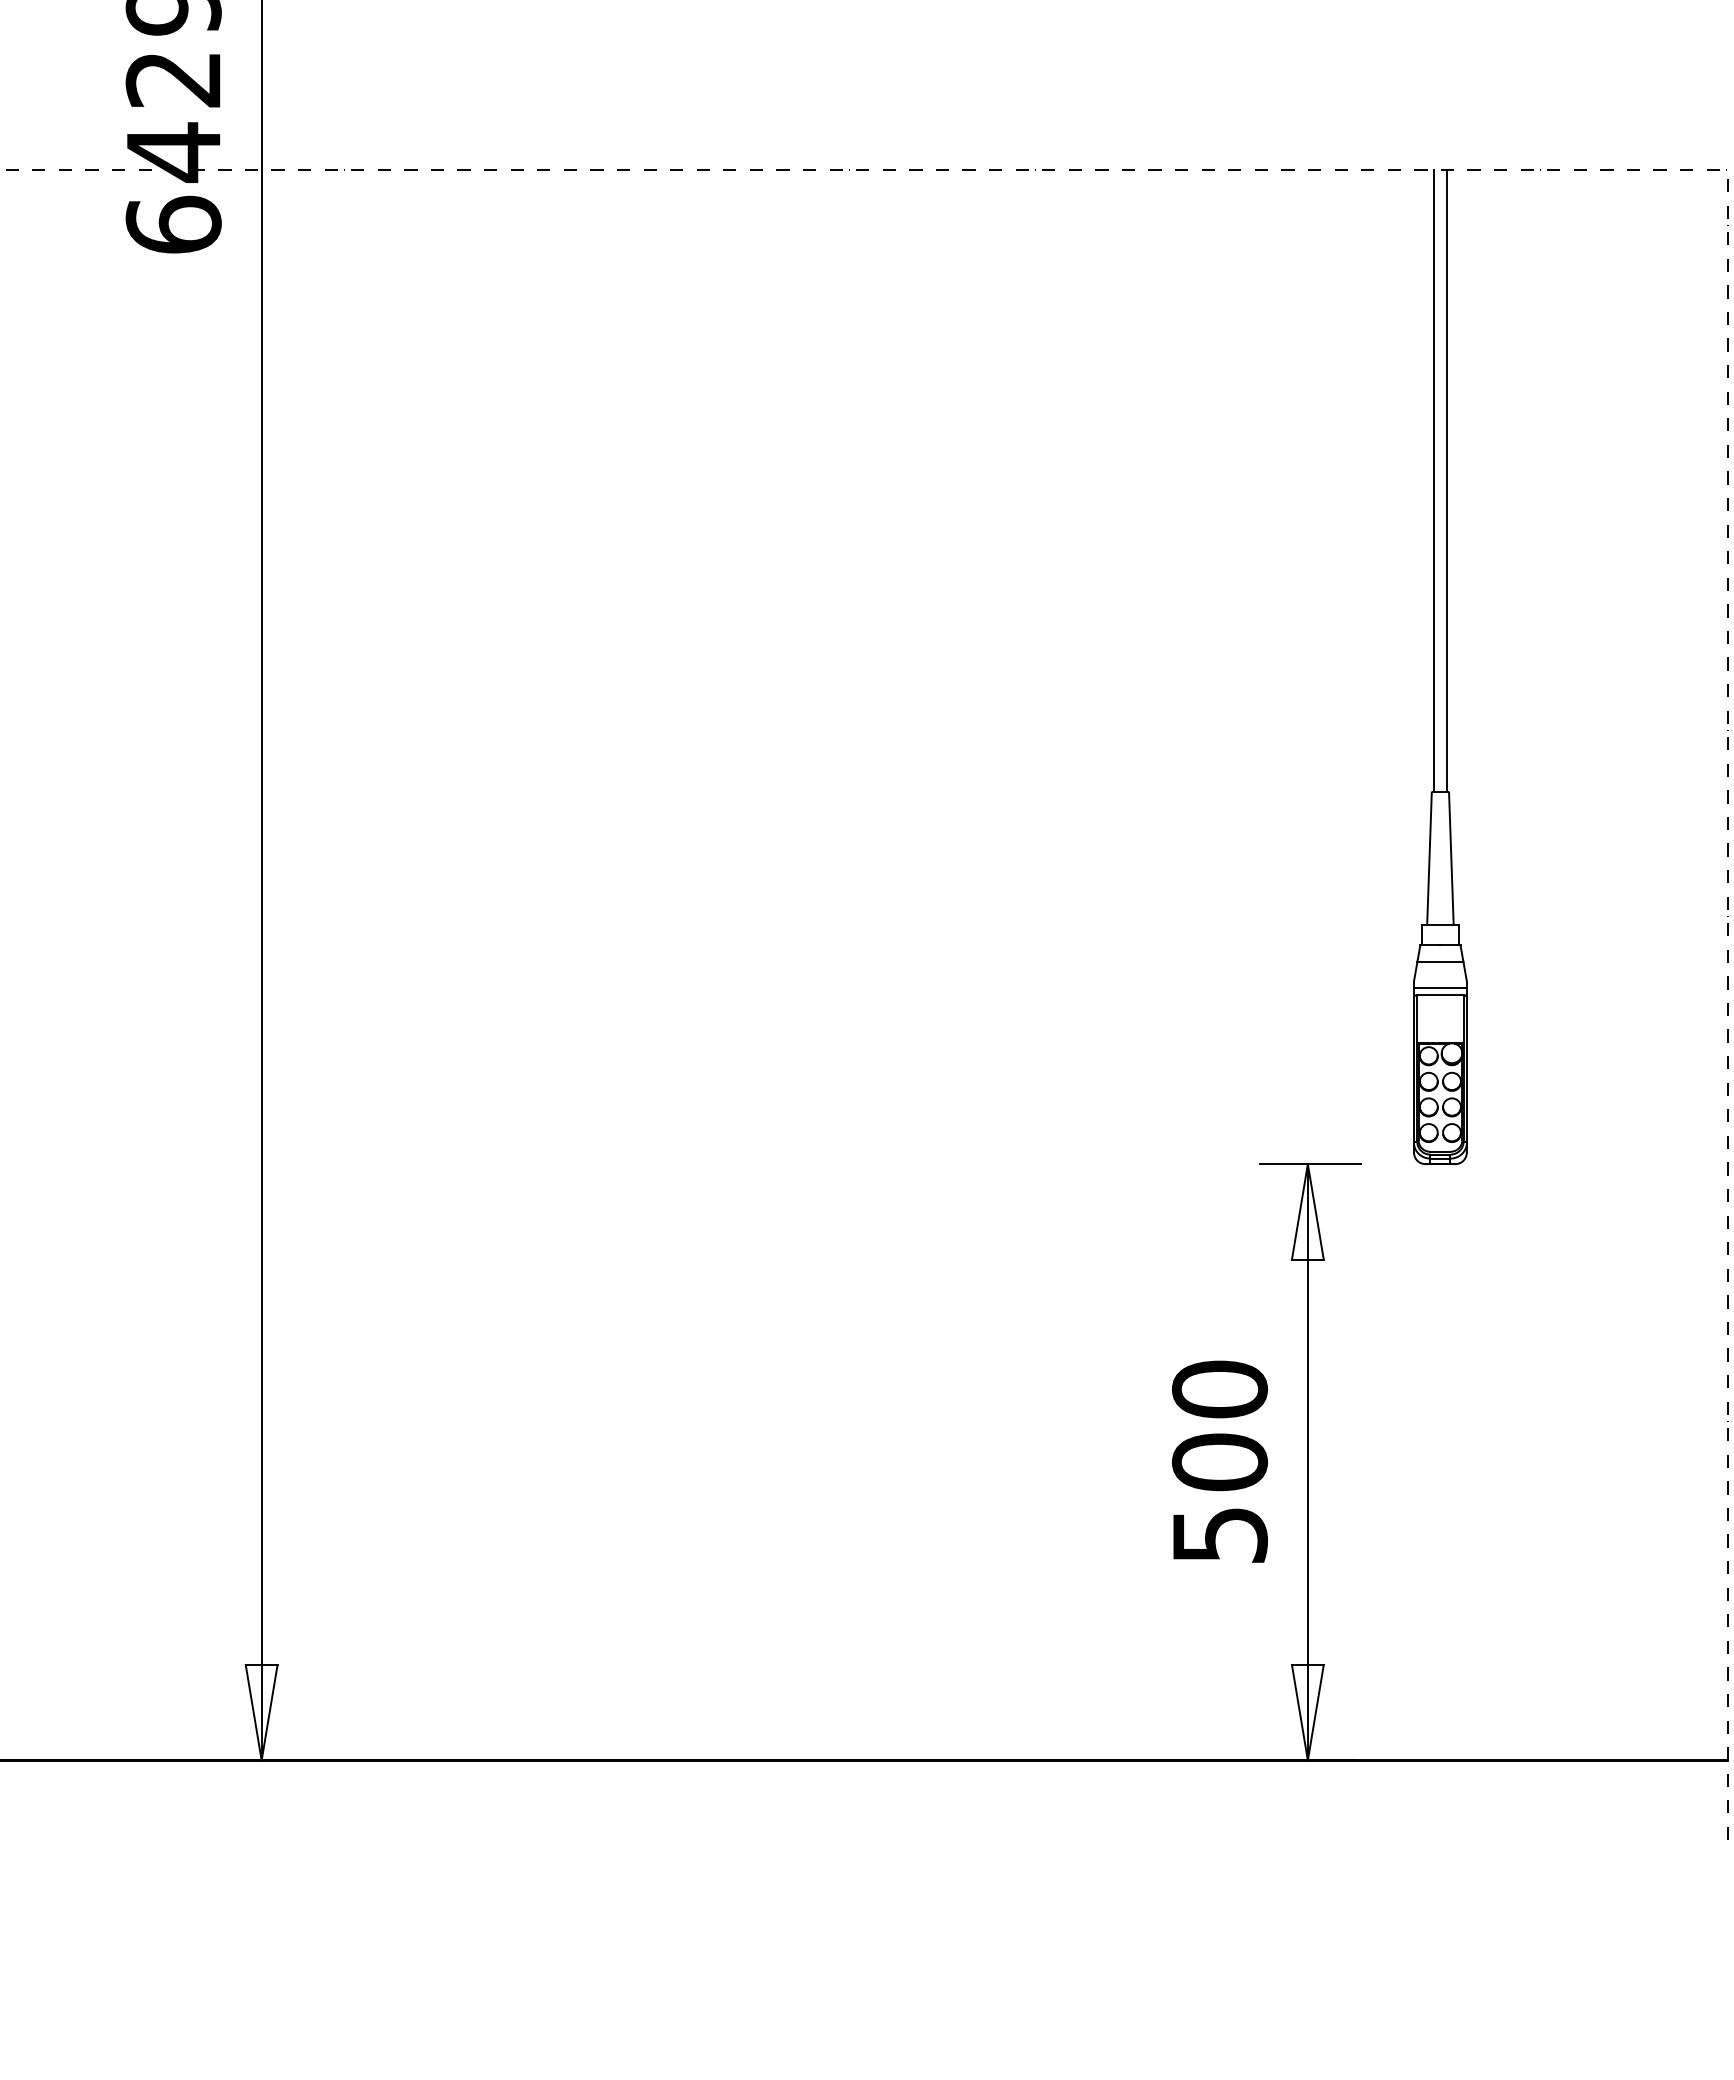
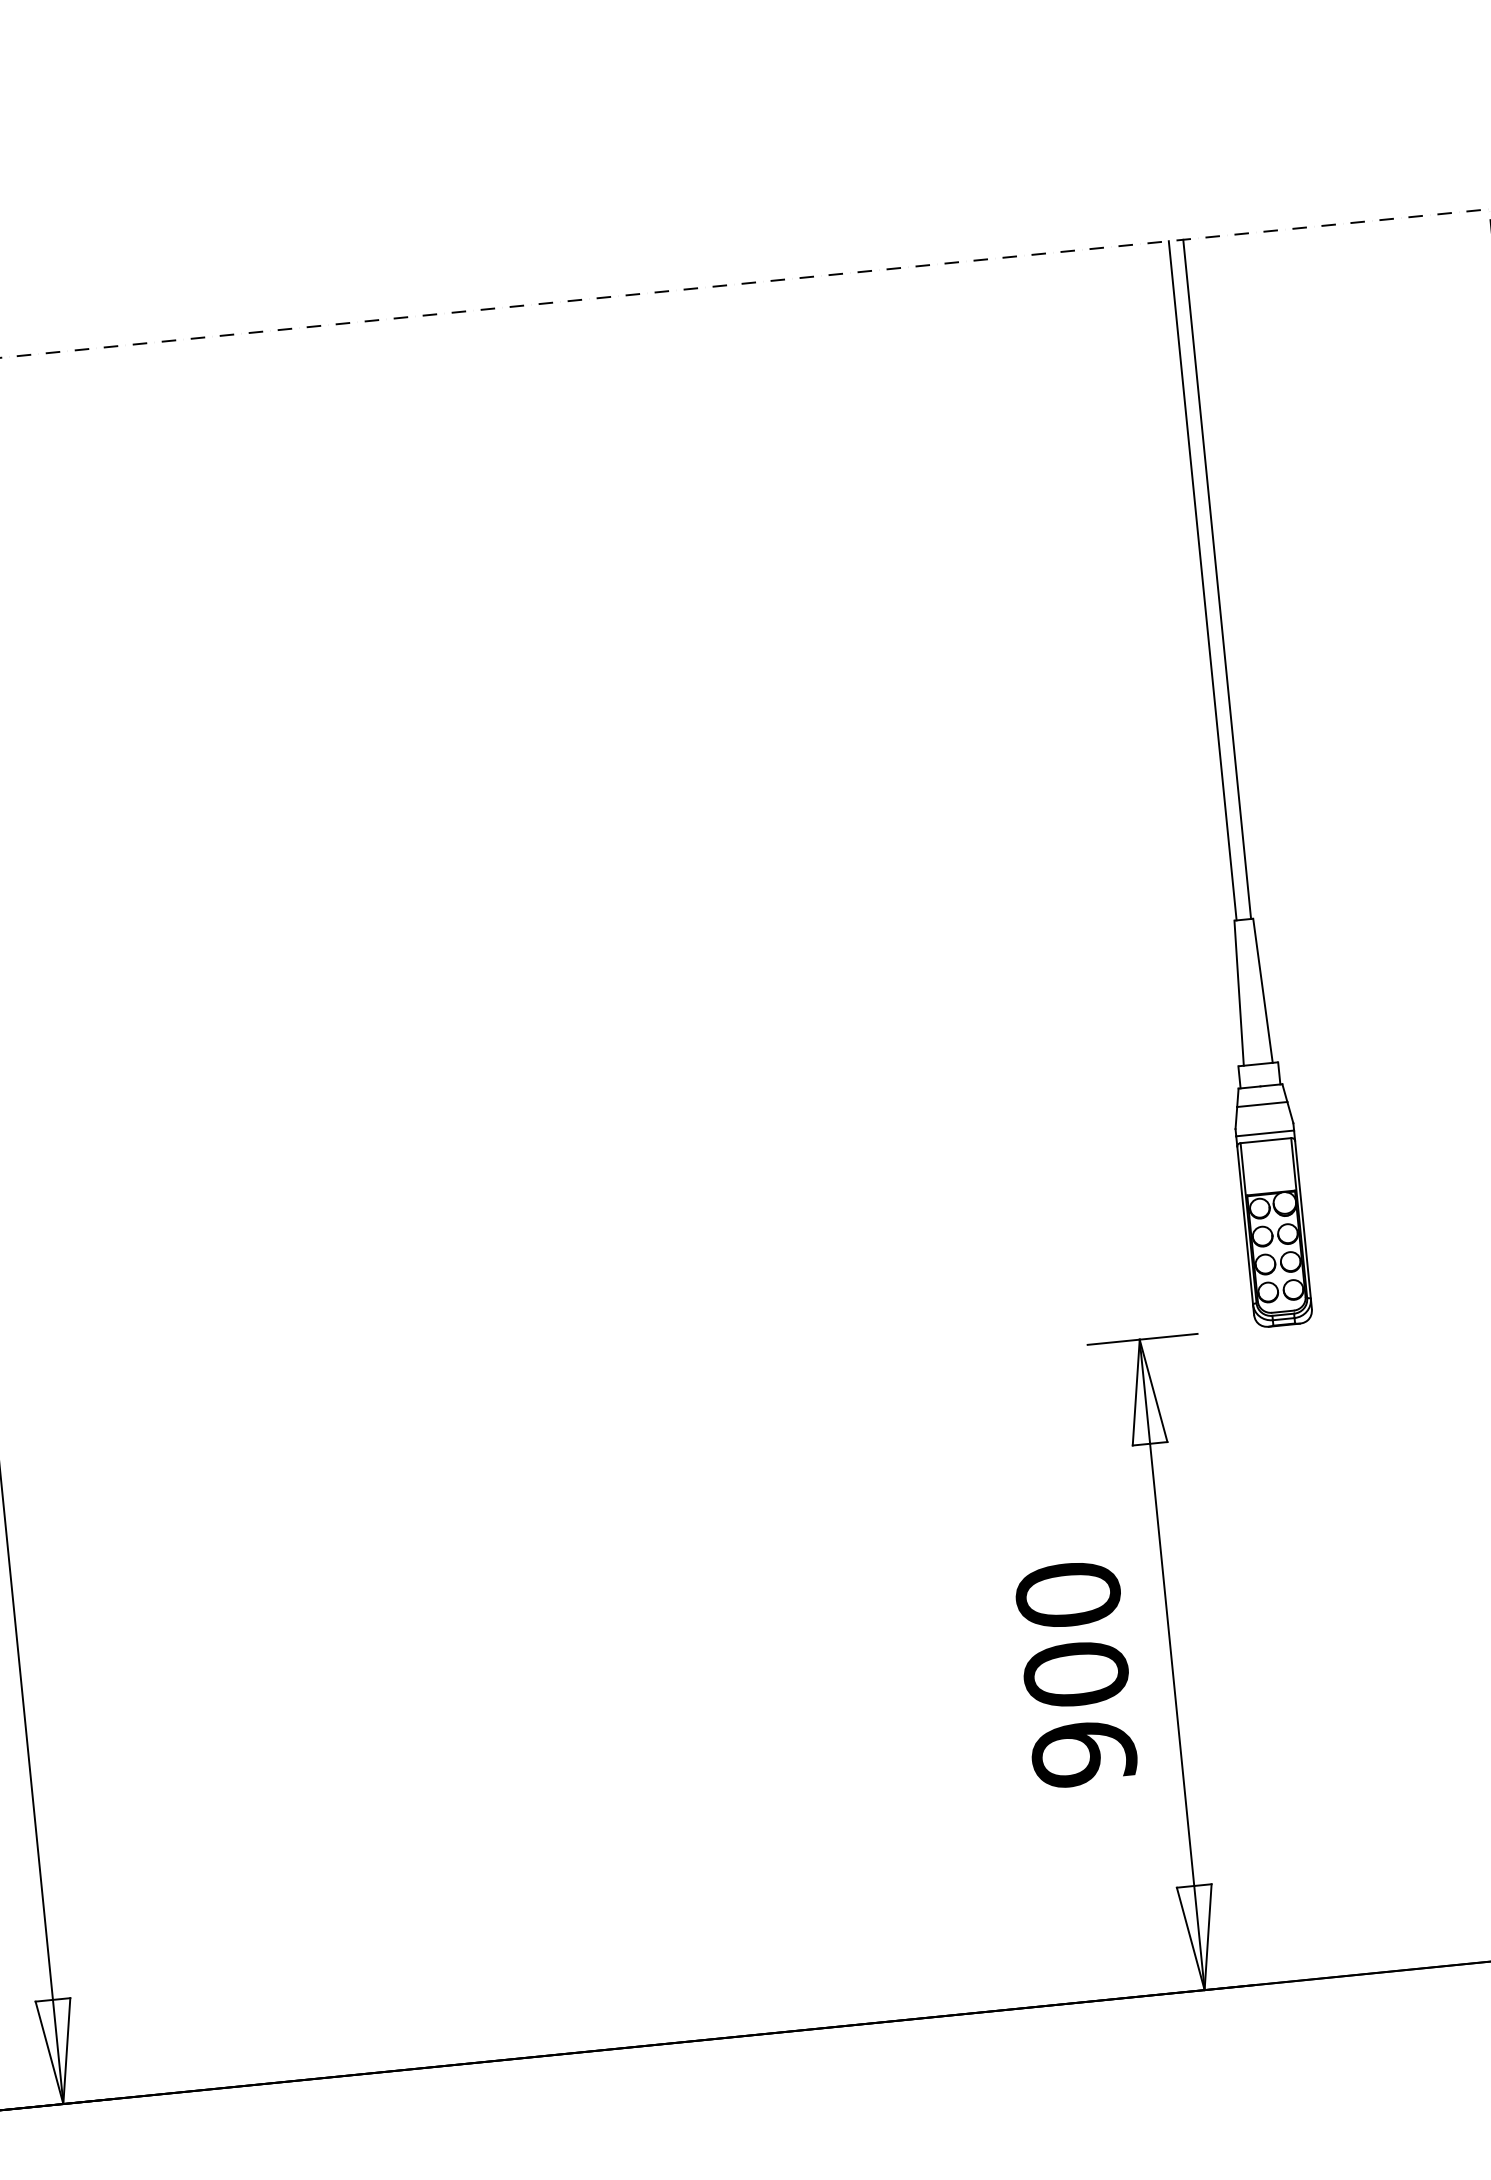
text: (1219, 1535) -> (1083, 1754), 500 -> 900

